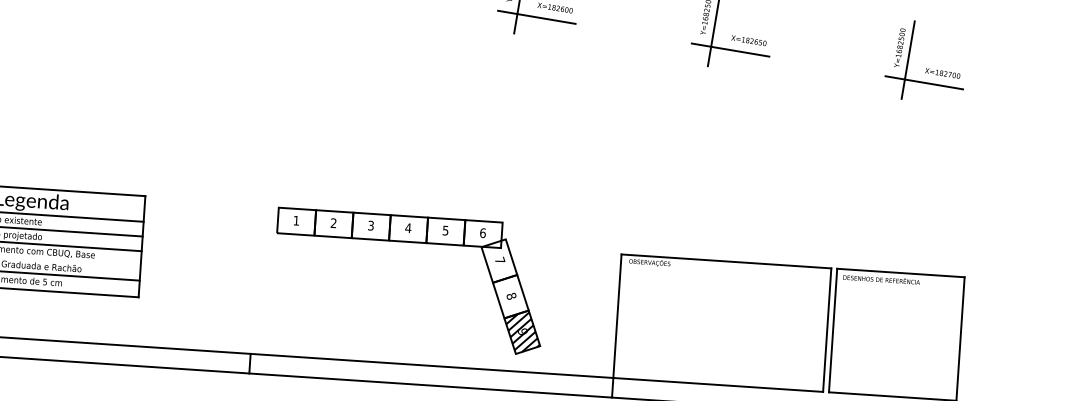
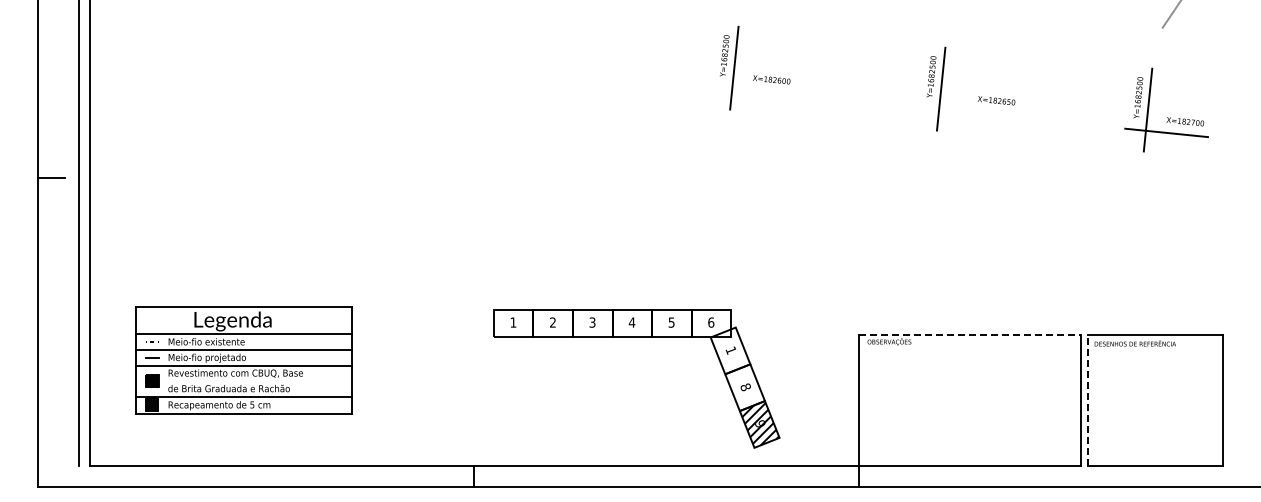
line: (536, 16) -> (752, 90), removed
text: (748, 40) -> (996, 100), moved
line: (730, 49) -> (959, 111), removed
text: (499, 260) -> (730, 350), 7 -> 1
line: (726, 261) -> (970, 335), solid -> dashed
line: (832, 330) -> (1087, 400), solid -> dashed

